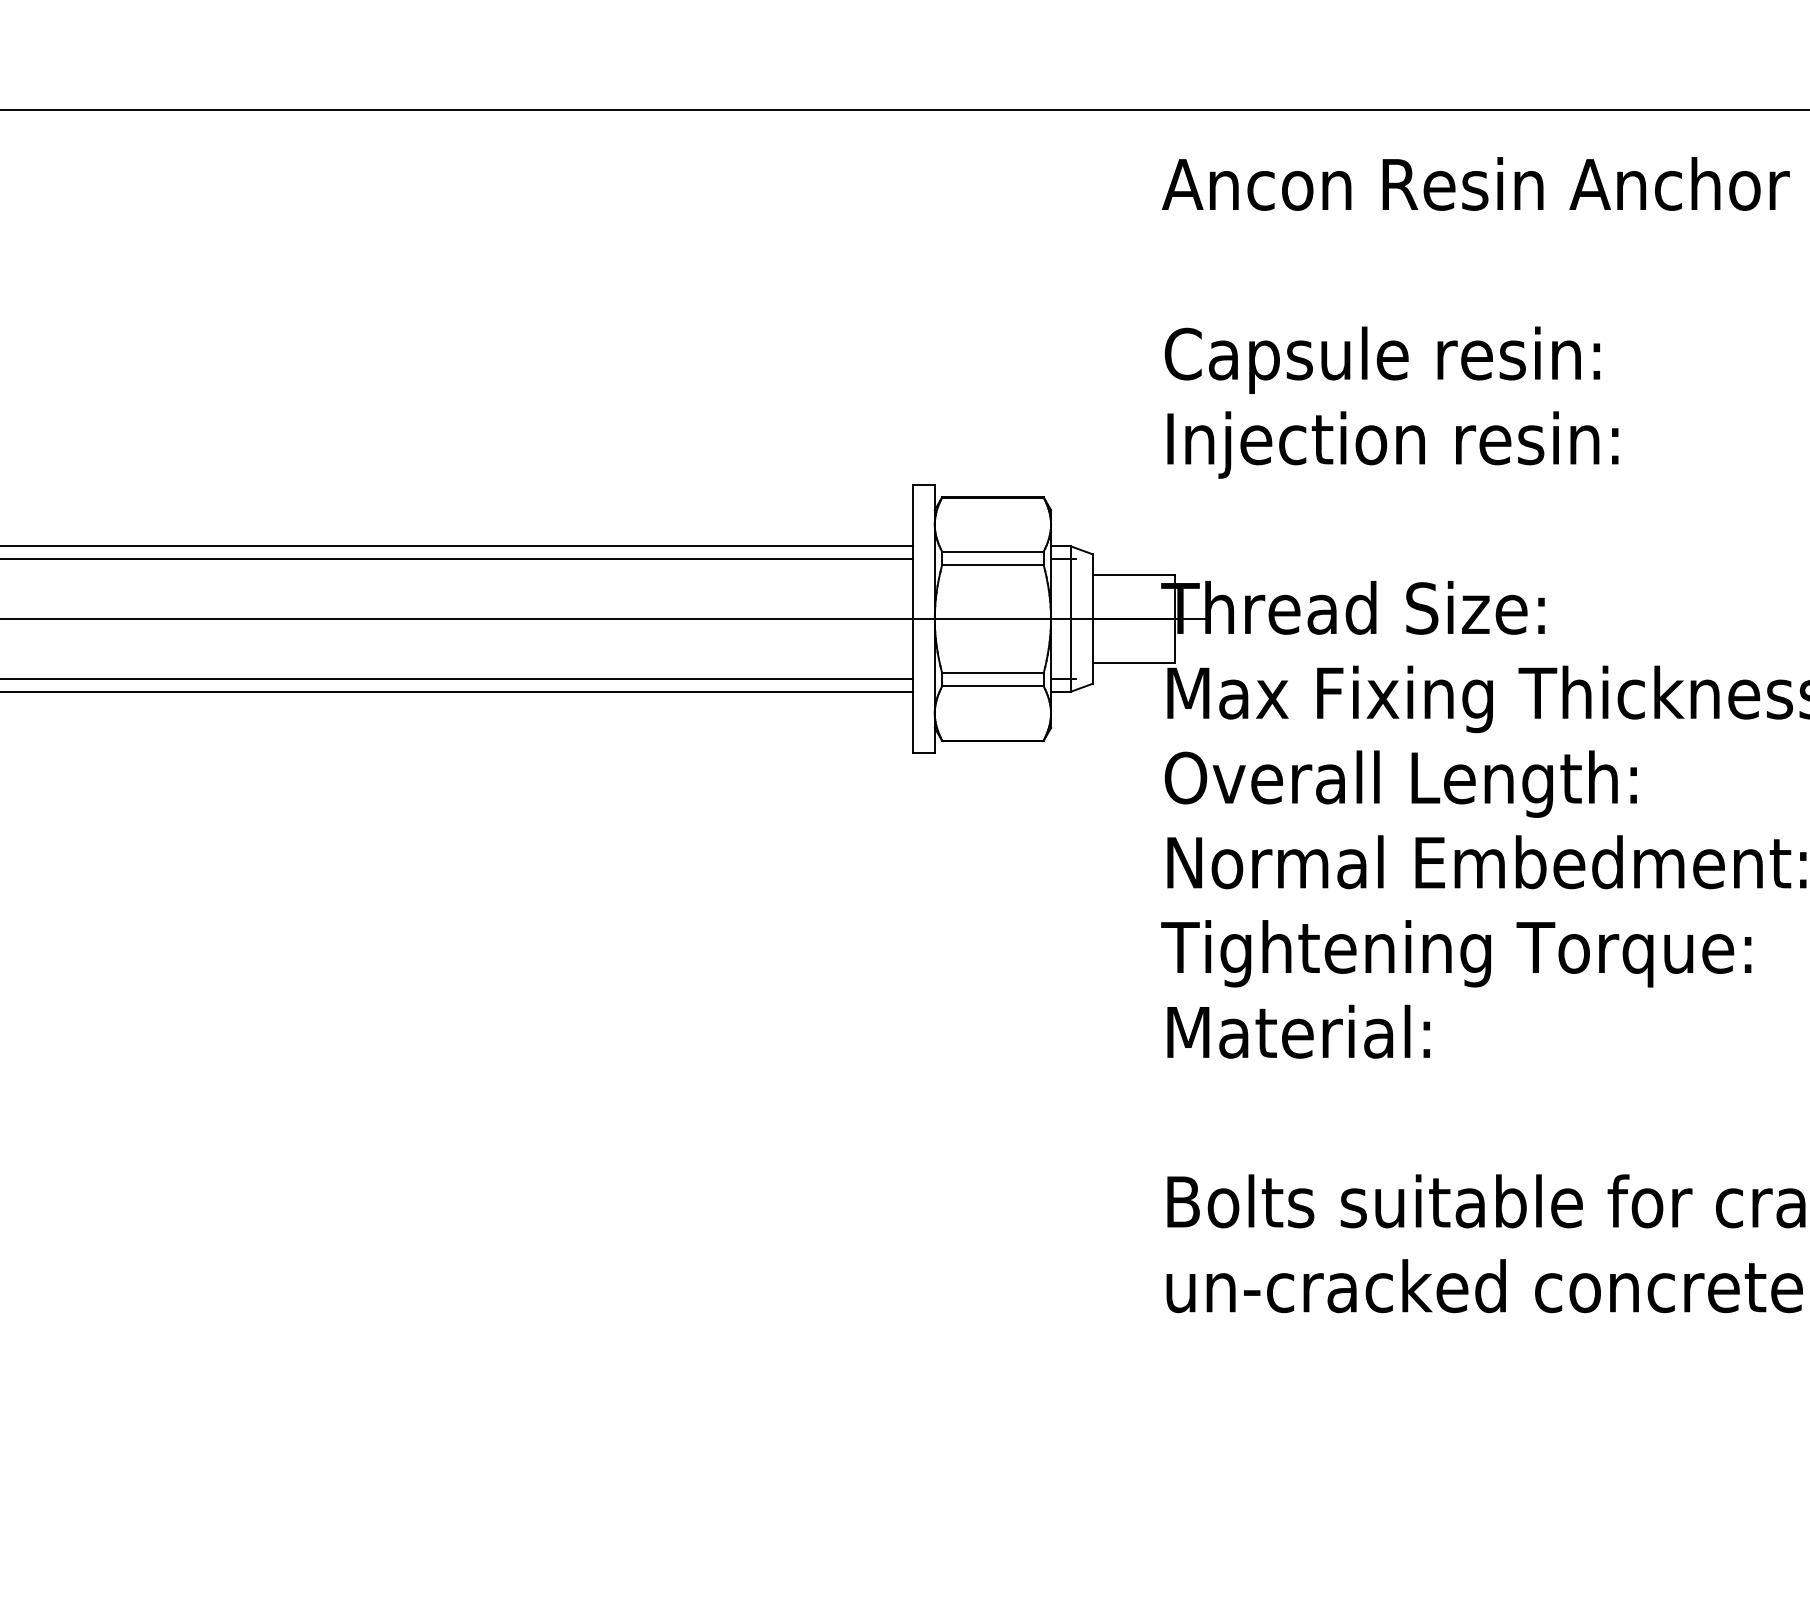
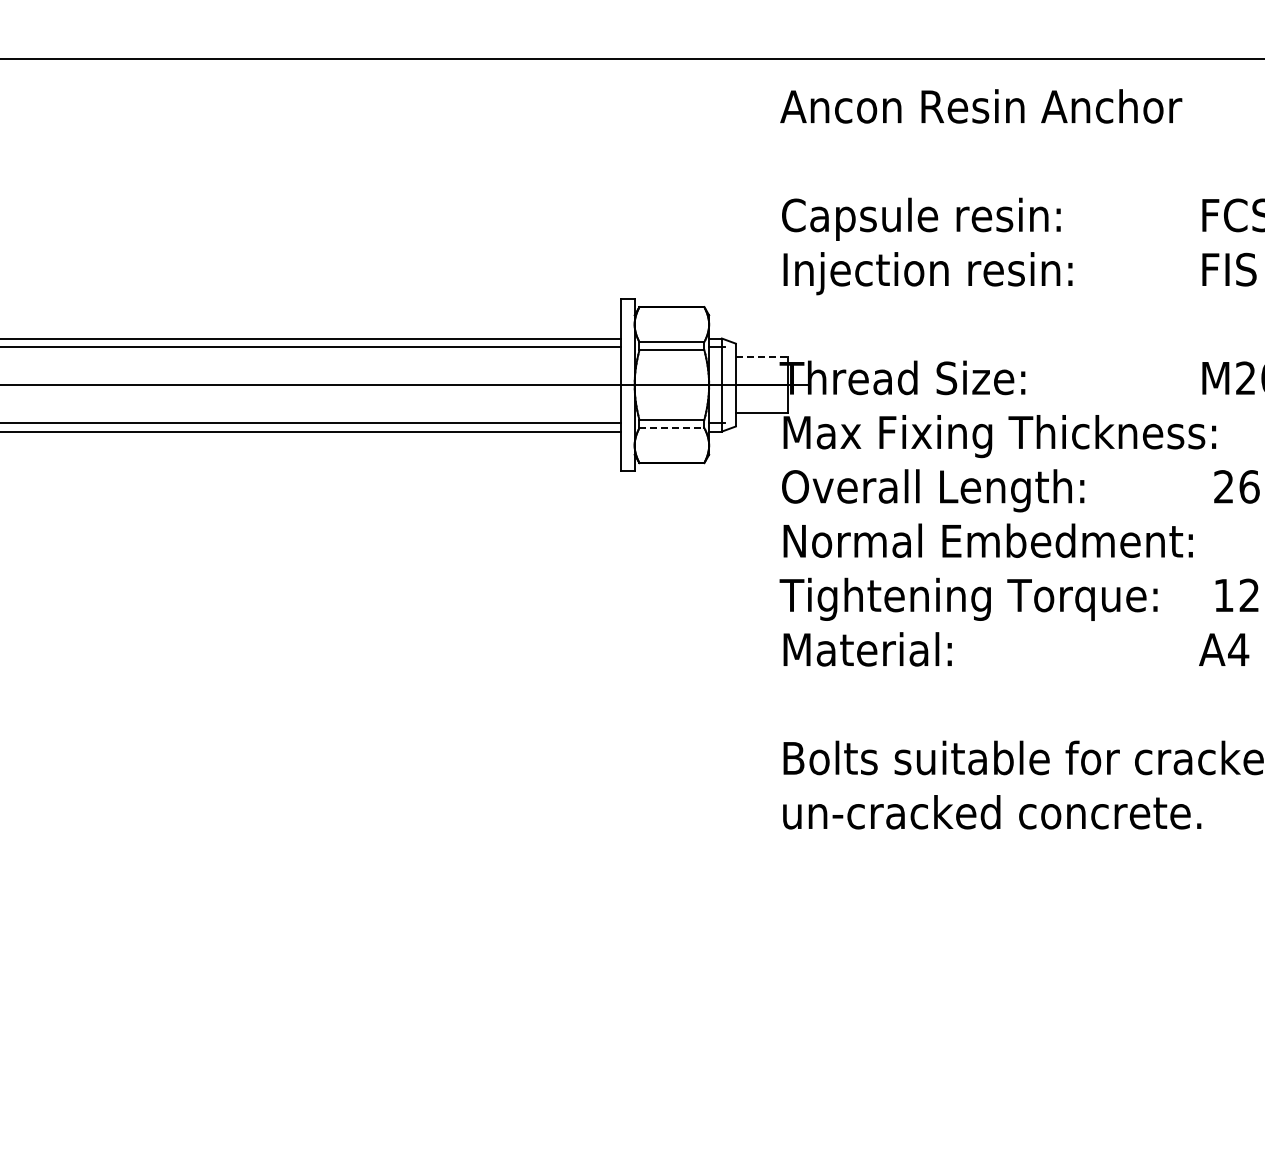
line: (1134, 575) -> (762, 357), solid -> dashed
line: (993, 686) -> (672, 428), solid -> dashed

